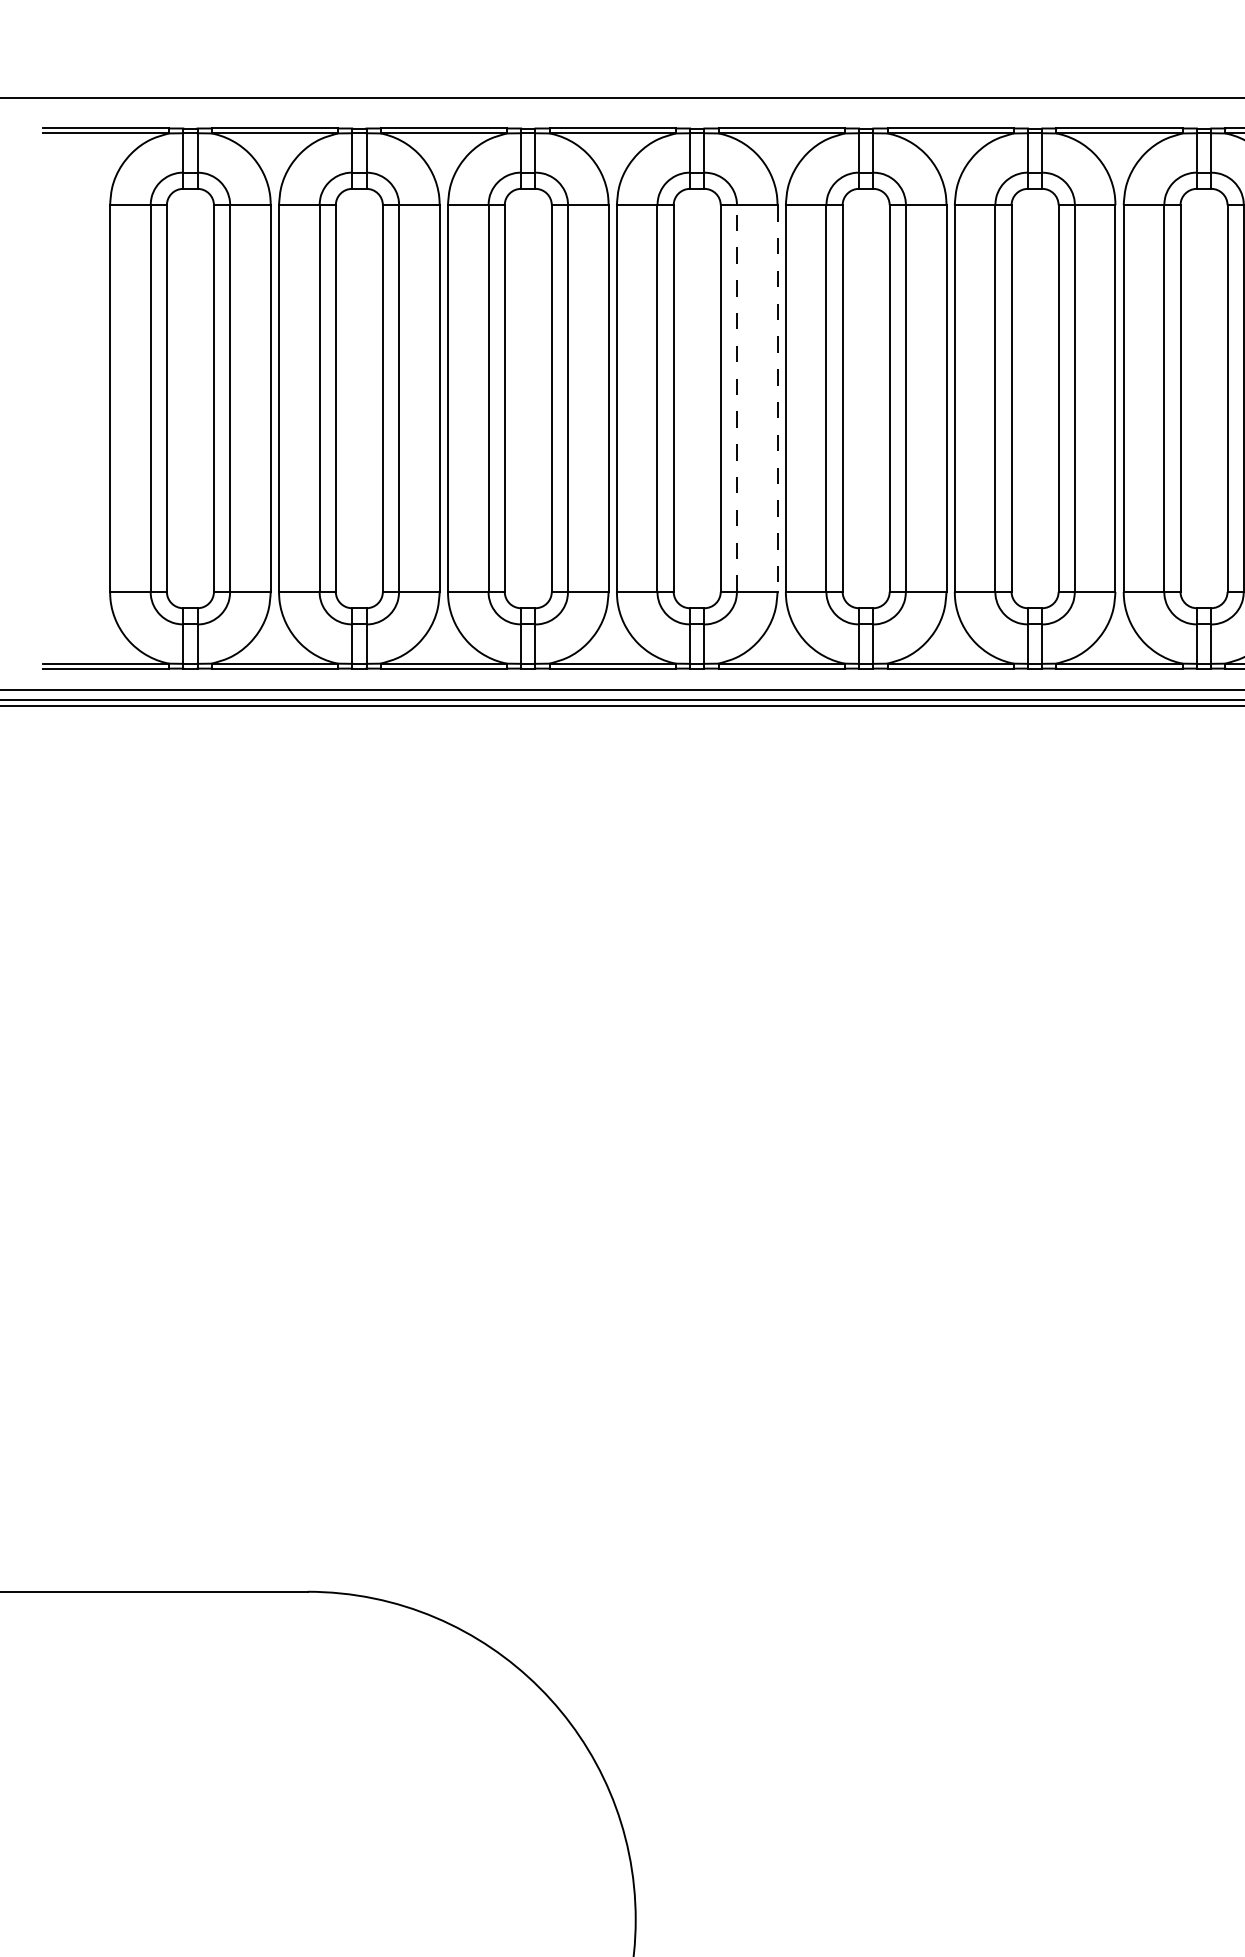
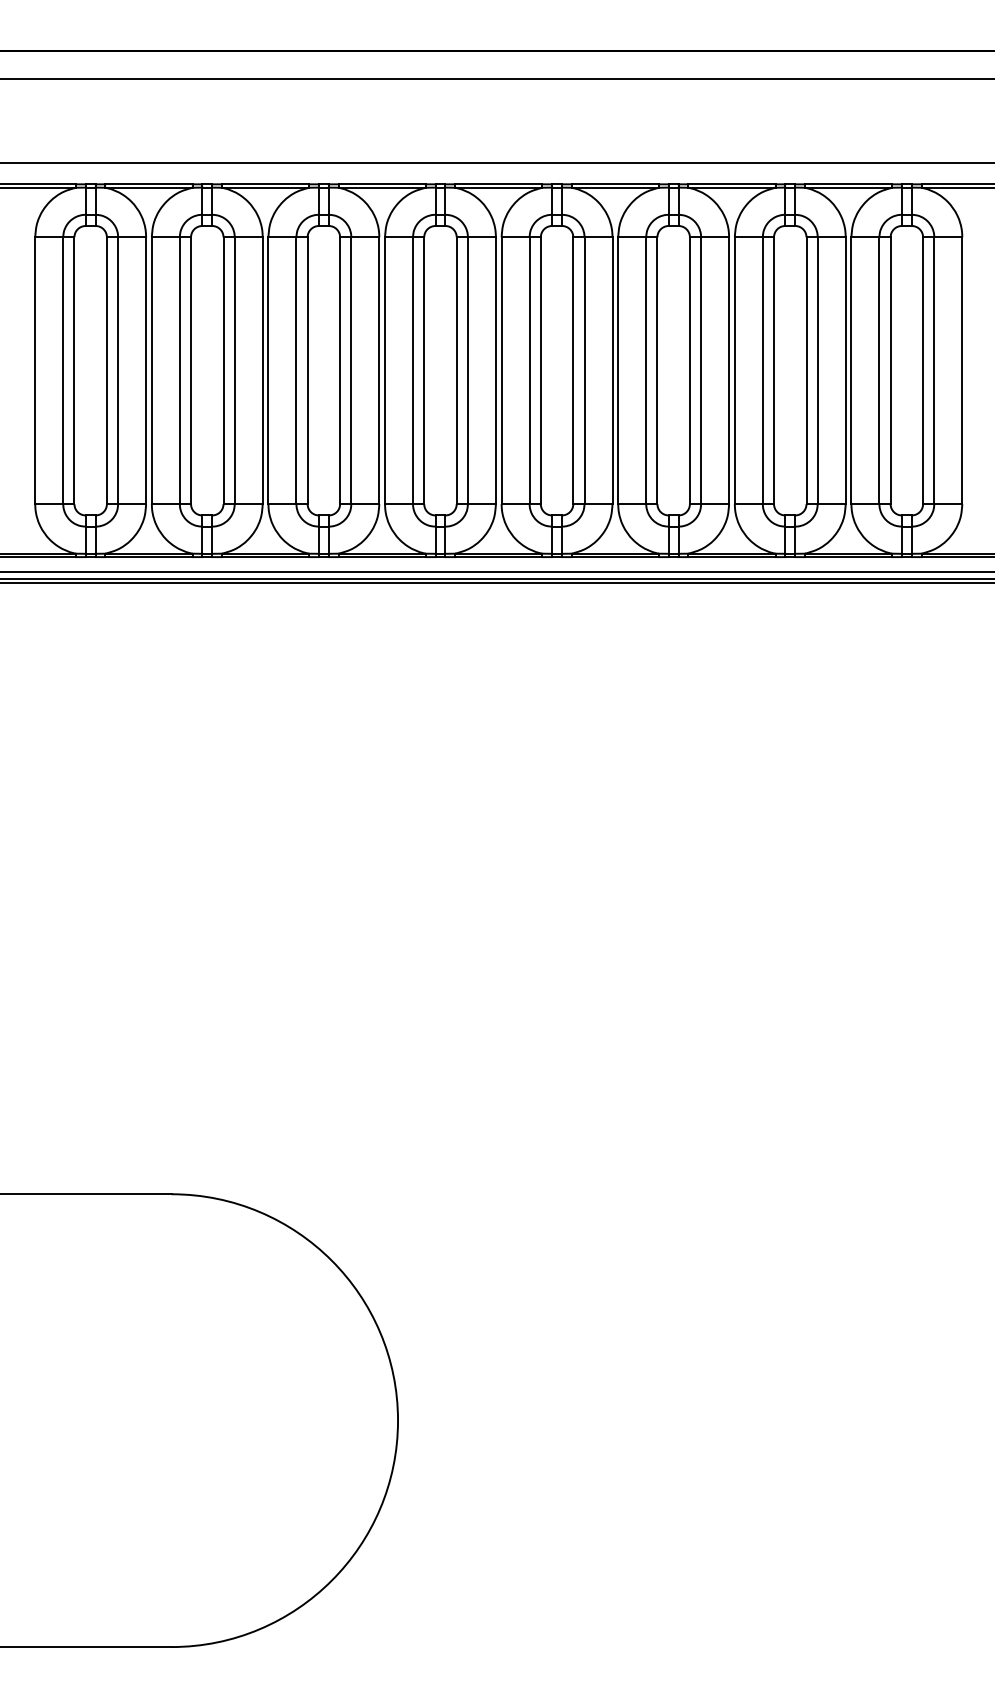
line: (736, 398) -> (467, 370), dashed -> solid
line: (776, 399) -> (495, 371), dashed -> solid

